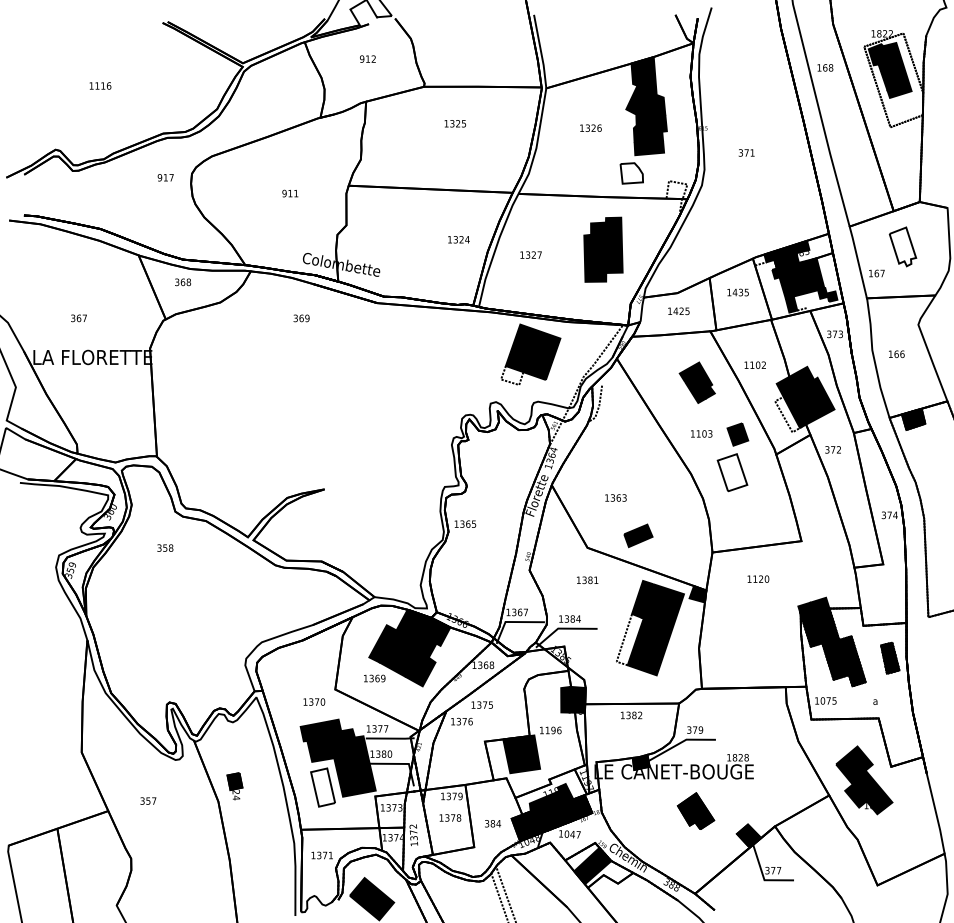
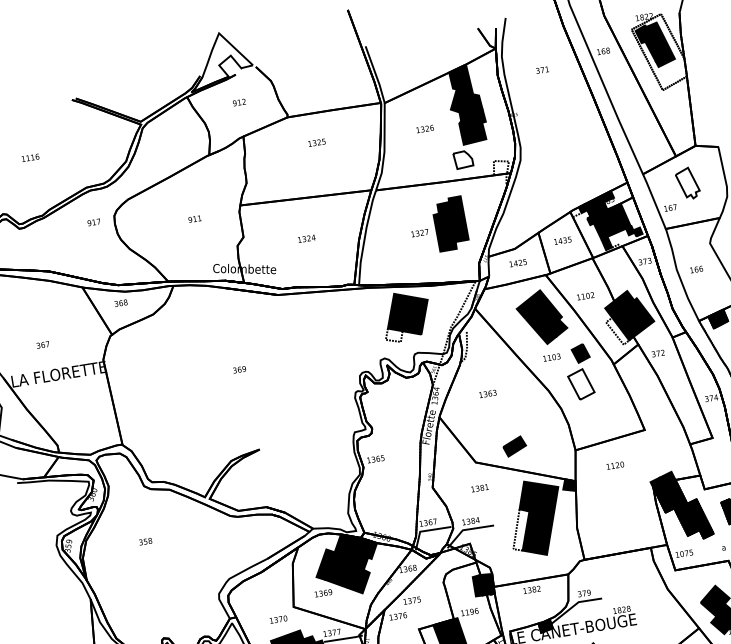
text: (746, 152) -> (542, 69), moved
text: (458, 239) -> (306, 238), moved
text: (530, 254) -> (419, 232), moved
text: (301, 318) -> (239, 369), moved
part: (697, 382) -> (542, 317), size x1.67
text: (615, 497) -> (487, 393), moved
text: (165, 547) -> (145, 541), moved

